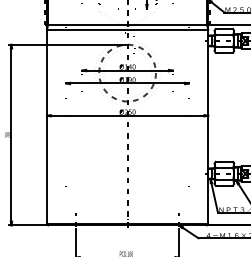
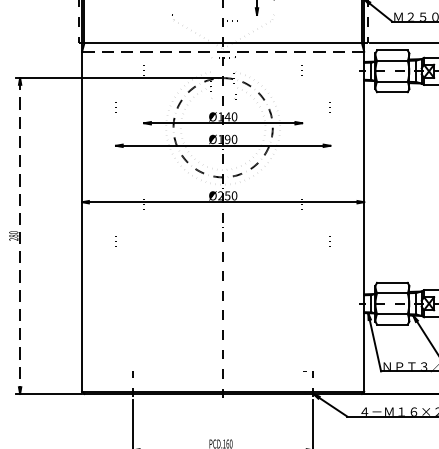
line: (127, 29) -> (222, 51), solid -> dashed
line: (11, 135) -> (20, 236), solid -> dashed

